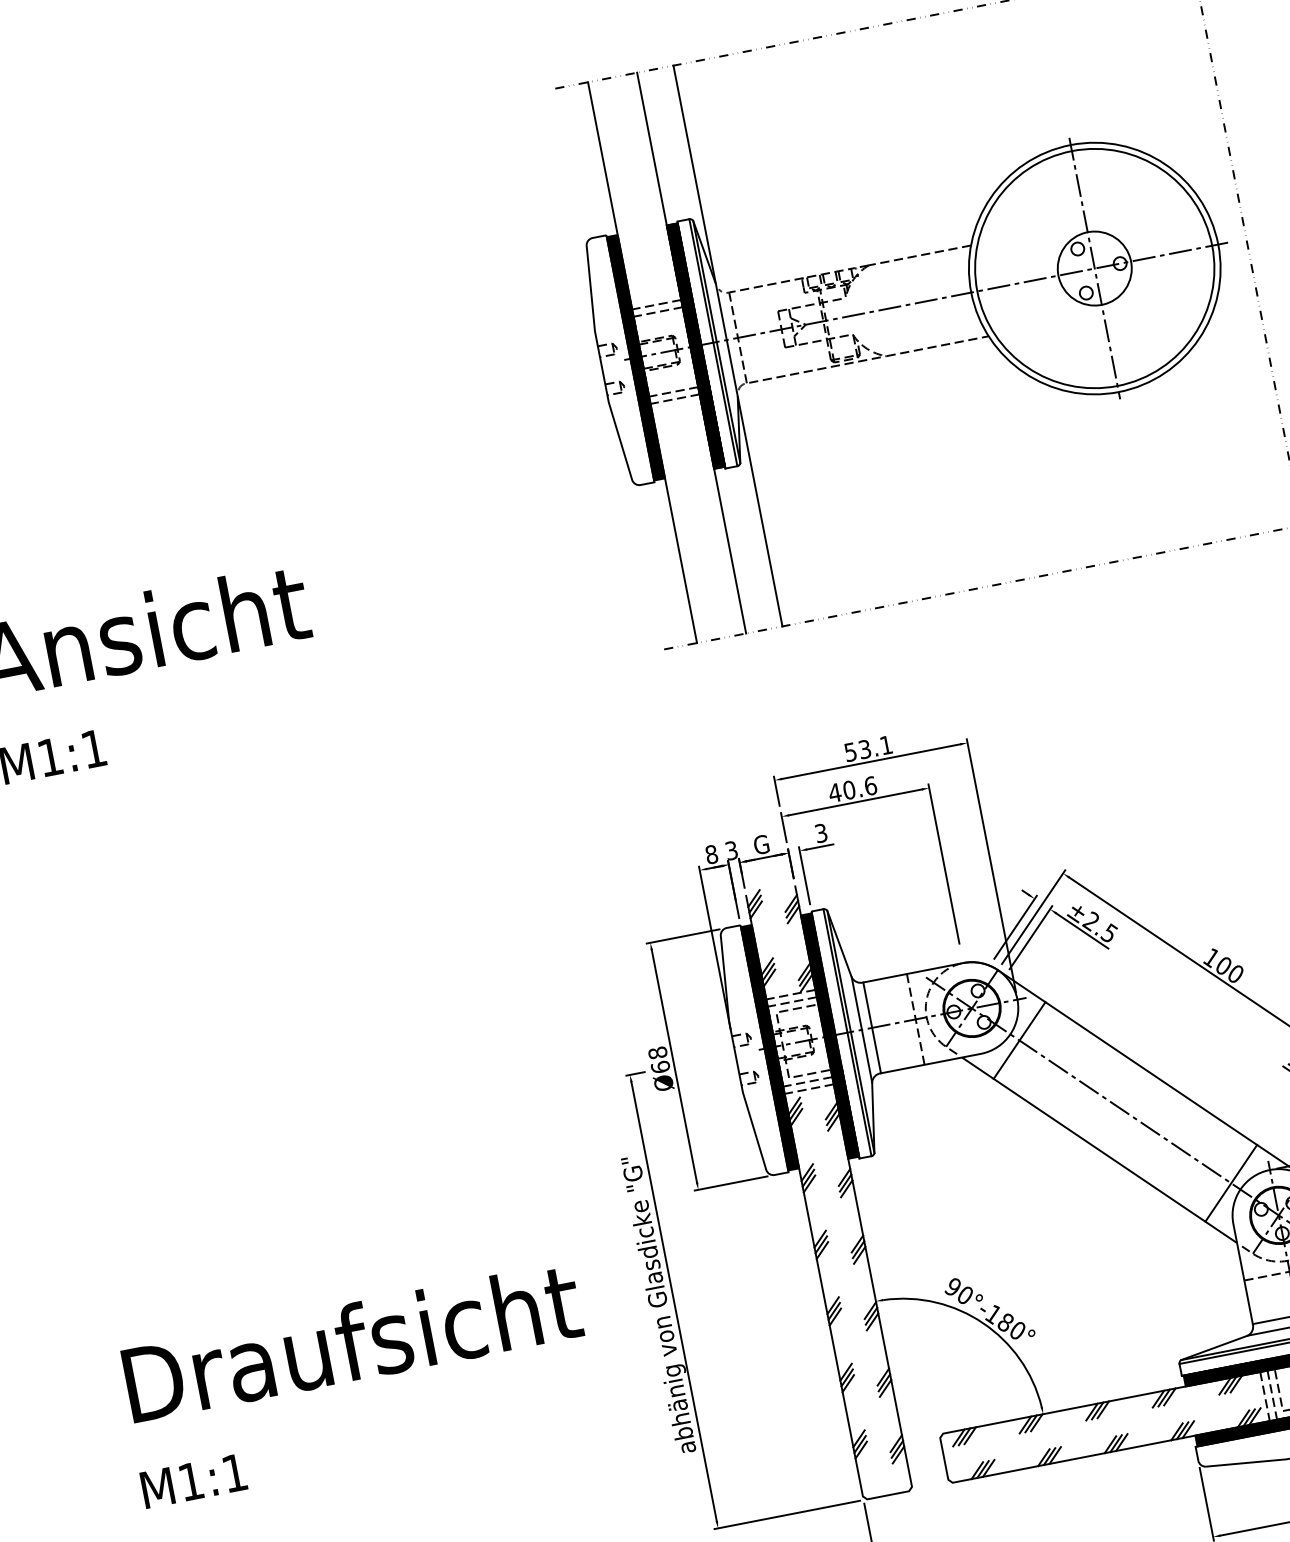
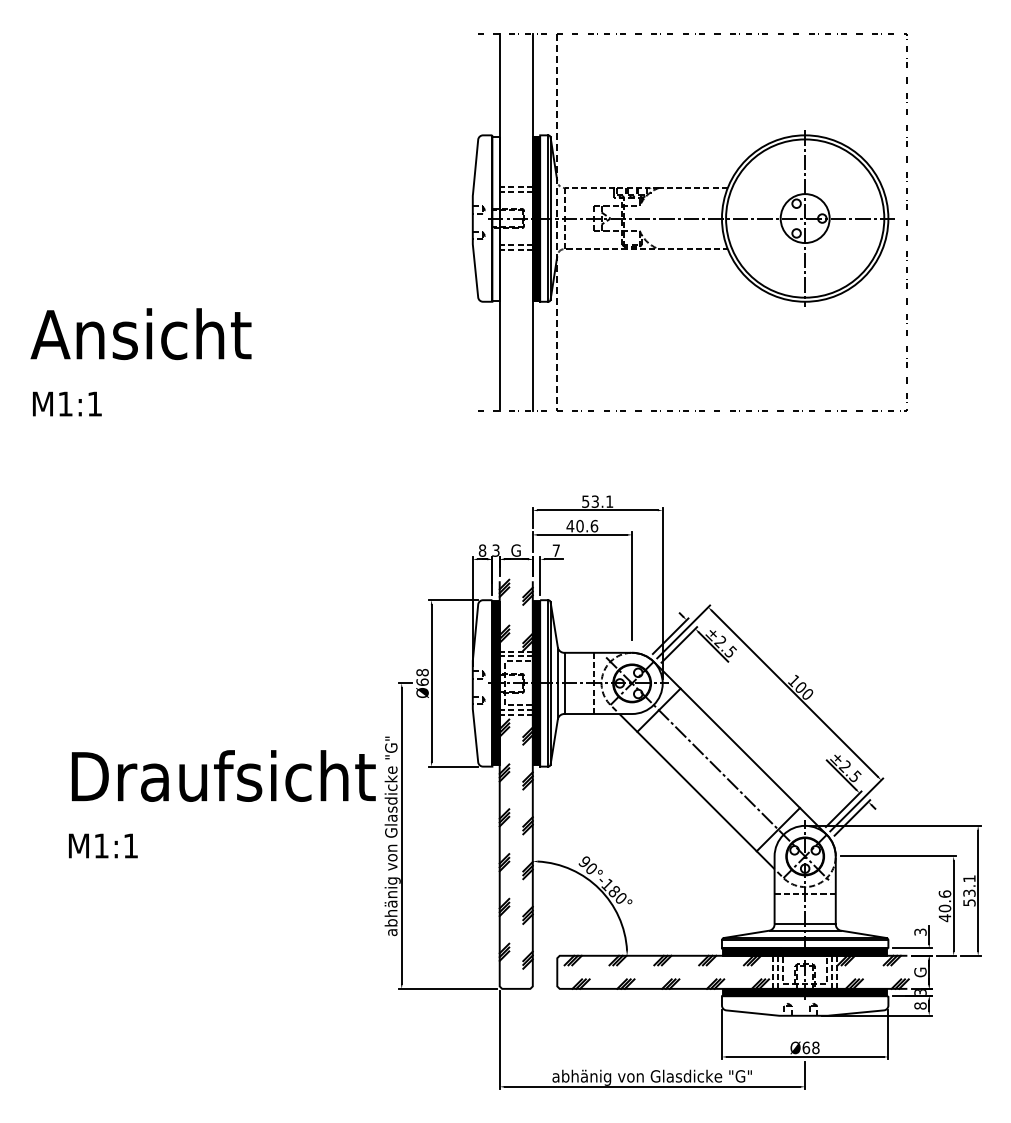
line: (728, 345) -> (557, 222), solid -> dashed
fill: (635, 357) -> (495, 218), removed
text: (819, 833) -> (555, 550), 3 -> 7
text: (358, 1385) -> (222, 804), moved

